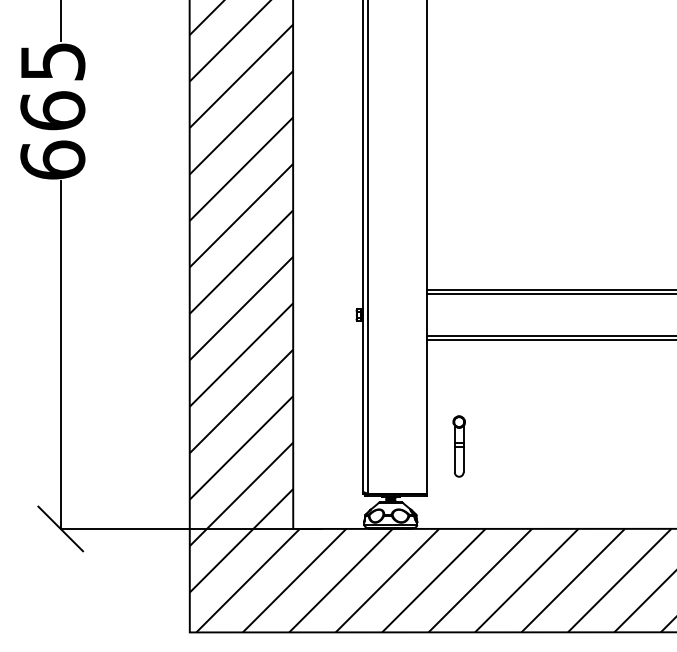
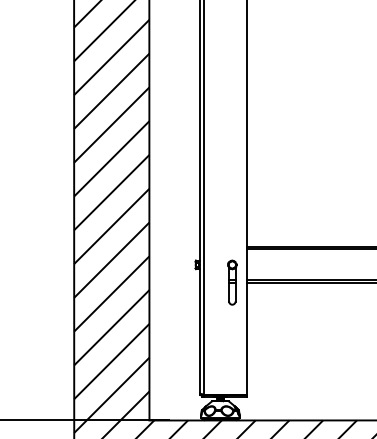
part: (458, 446) -> (231, 282), moved

